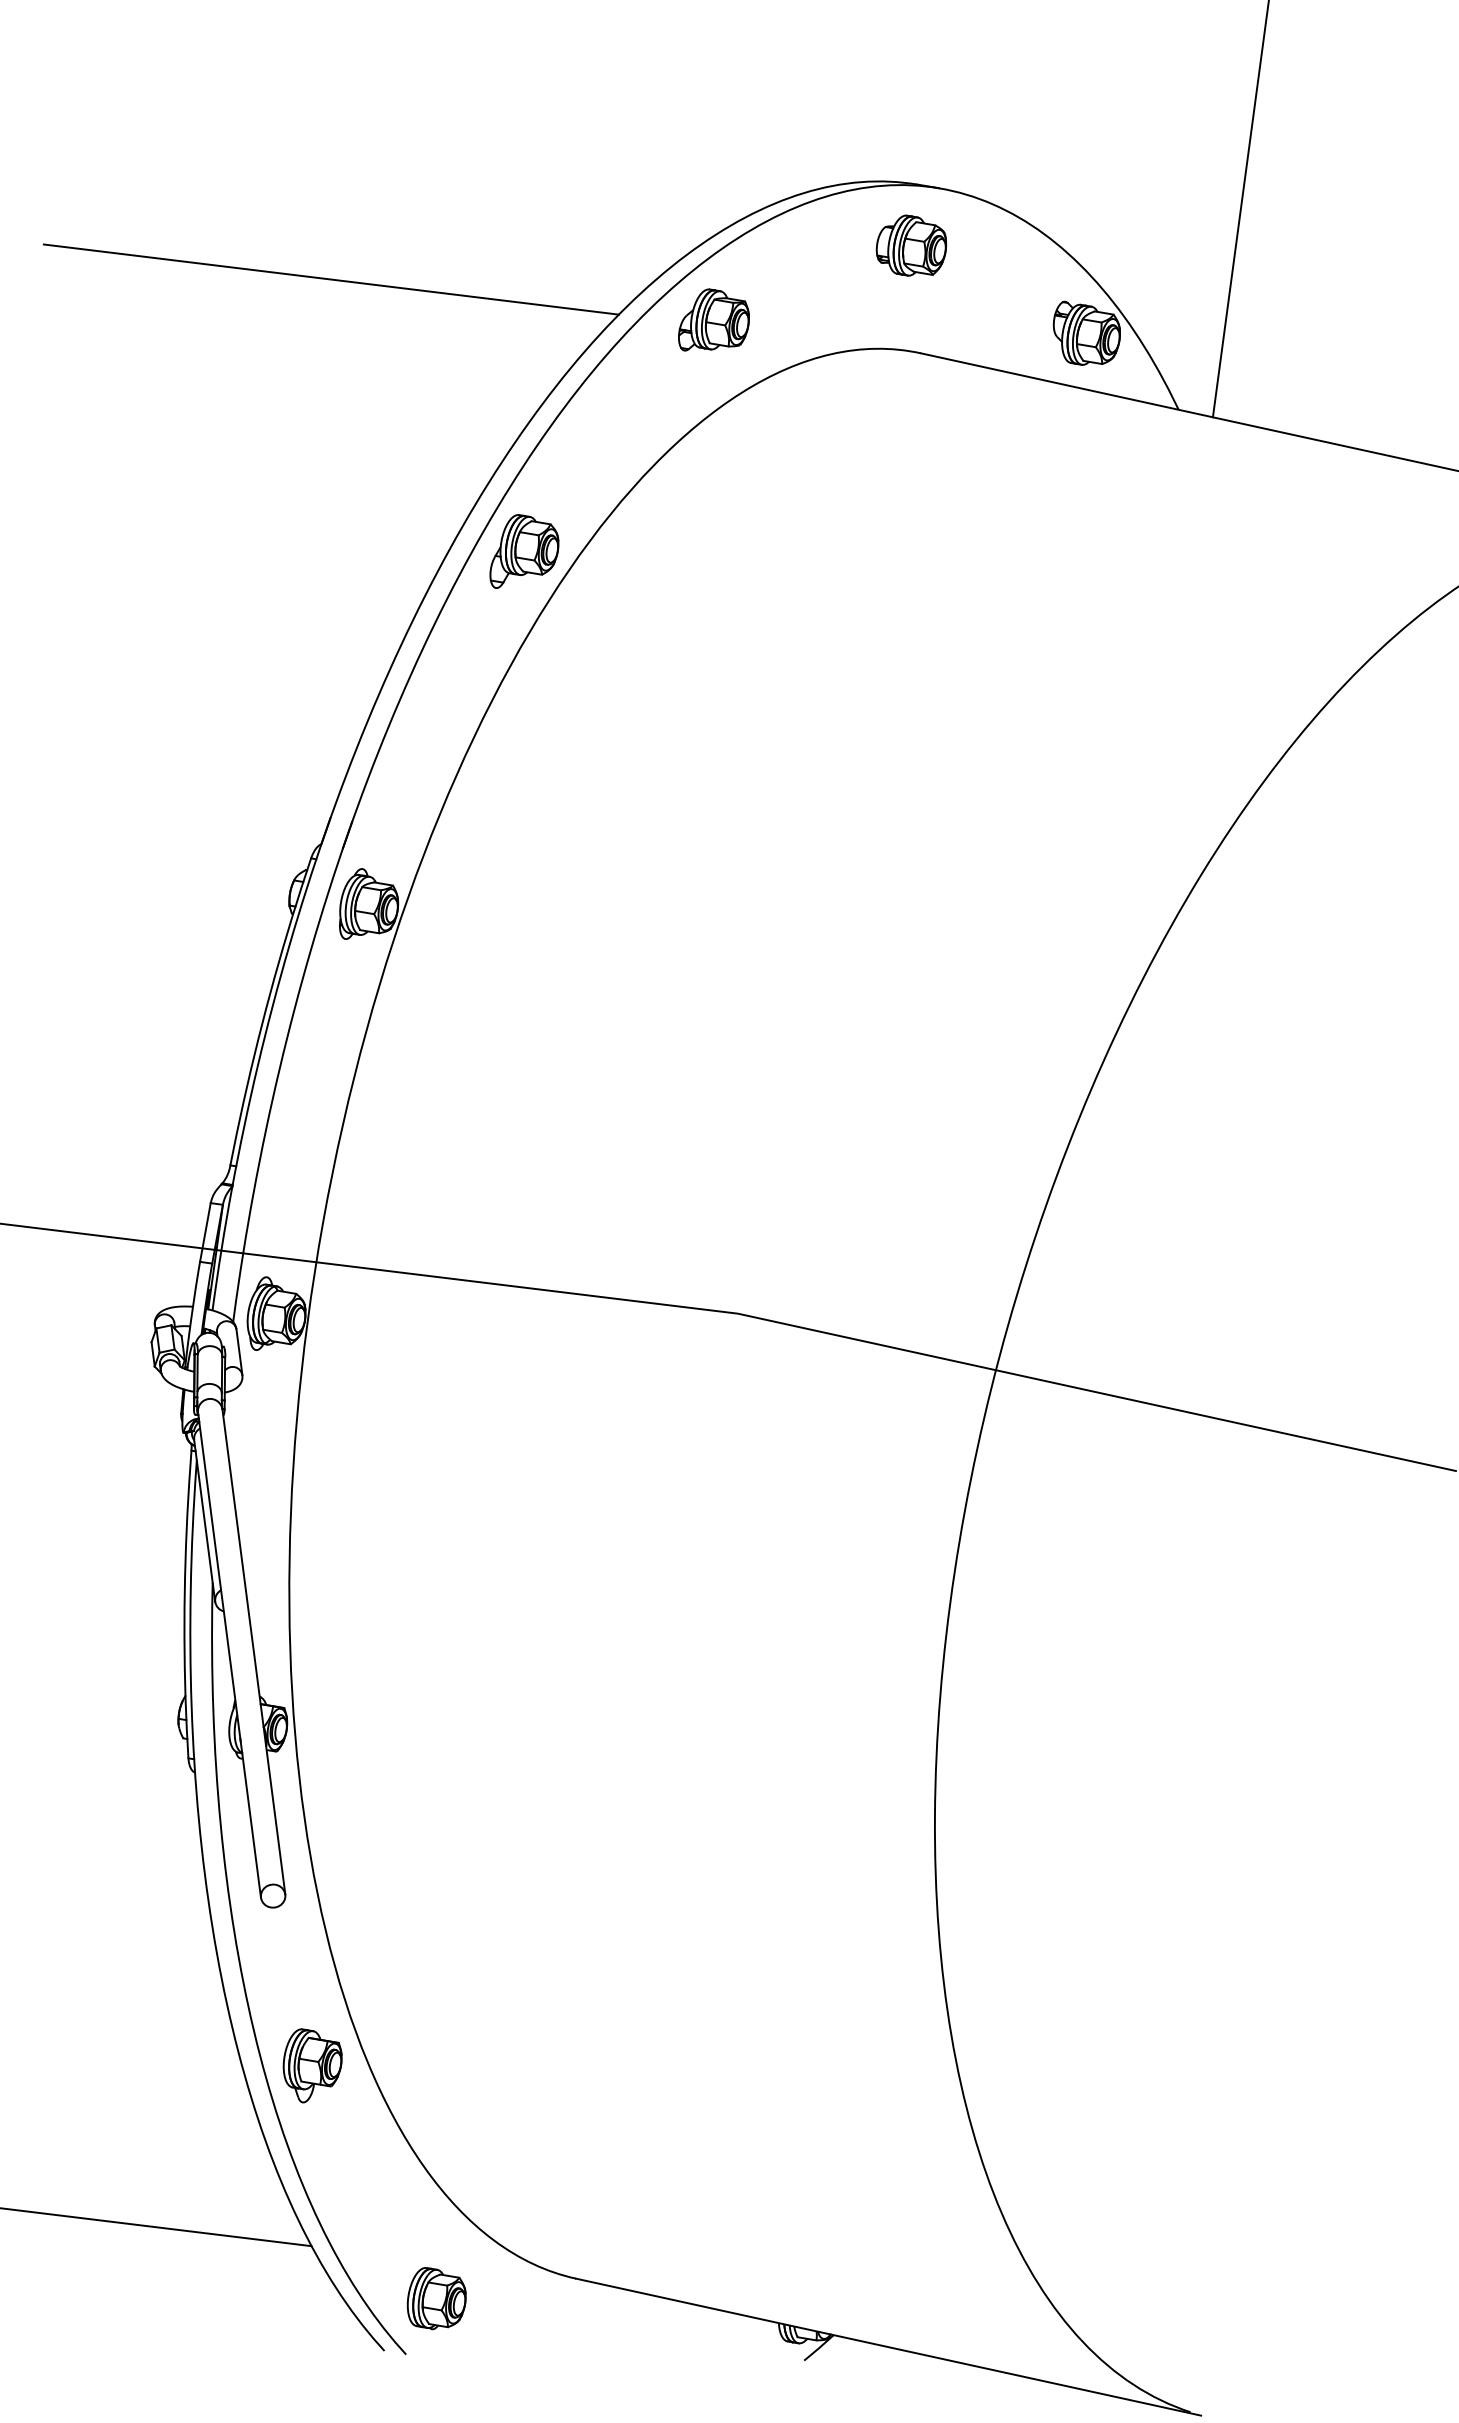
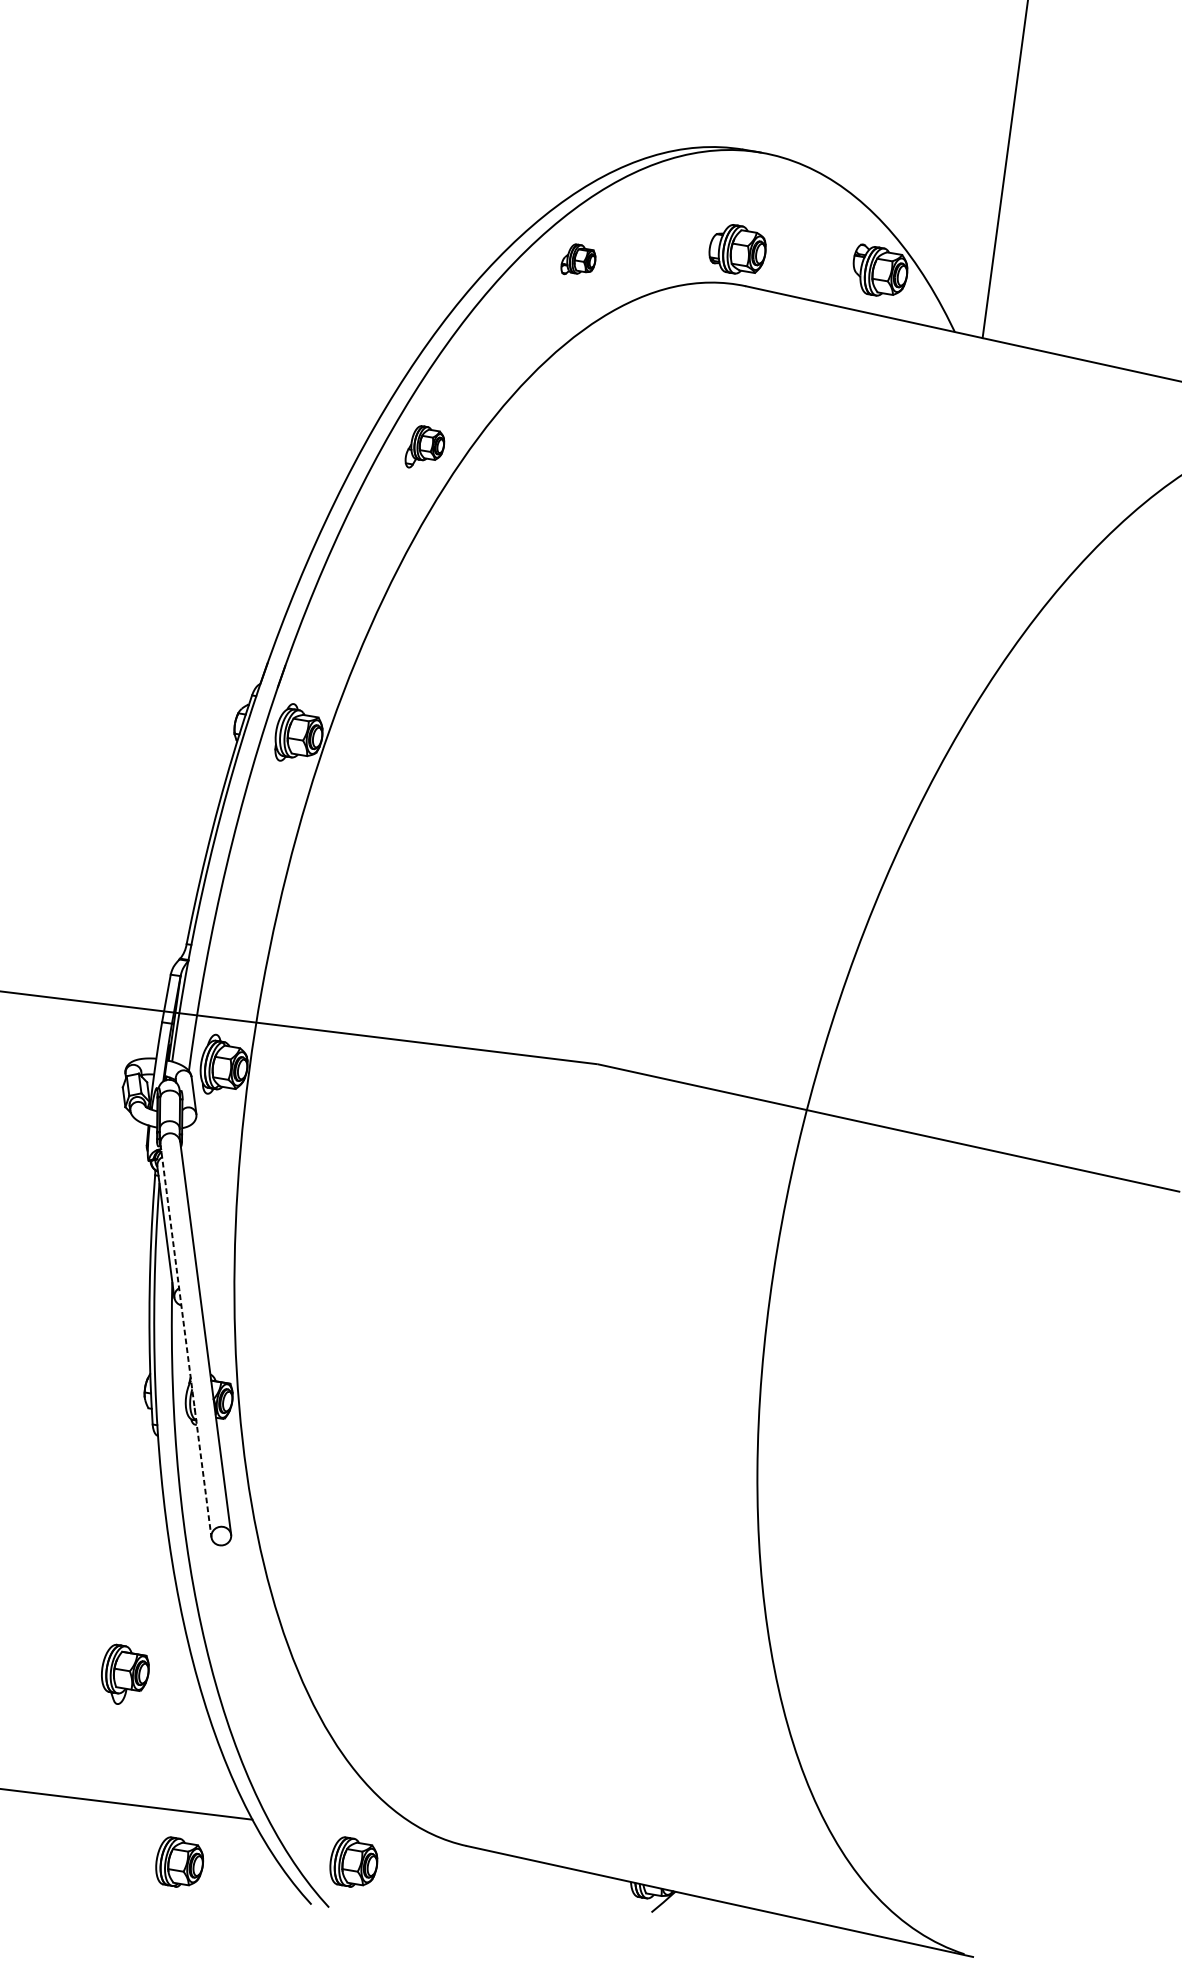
part: (911, 245) -> (737, 249), moved
line: (330, 279) -> (267, 226), removed
part: (713, 319) -> (578, 258), size x0.6
part: (524, 551) -> (424, 446), size x0.7
line: (229, 1654) -> (185, 1340), solid -> dashed
part: (312, 2065) -> (125, 1674), moved
part: (221, 2298) -> (179, 1862), added

